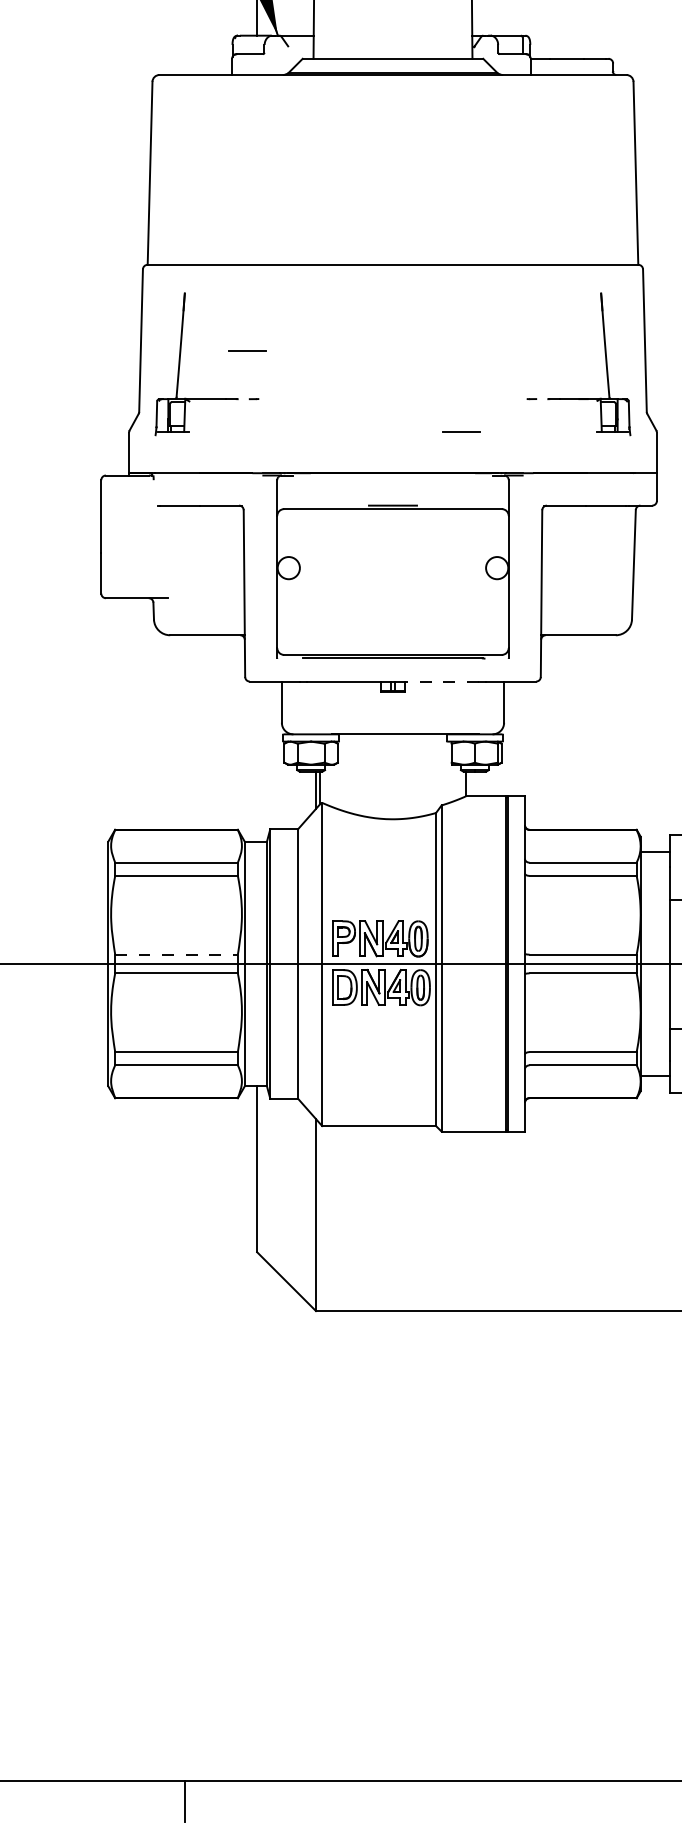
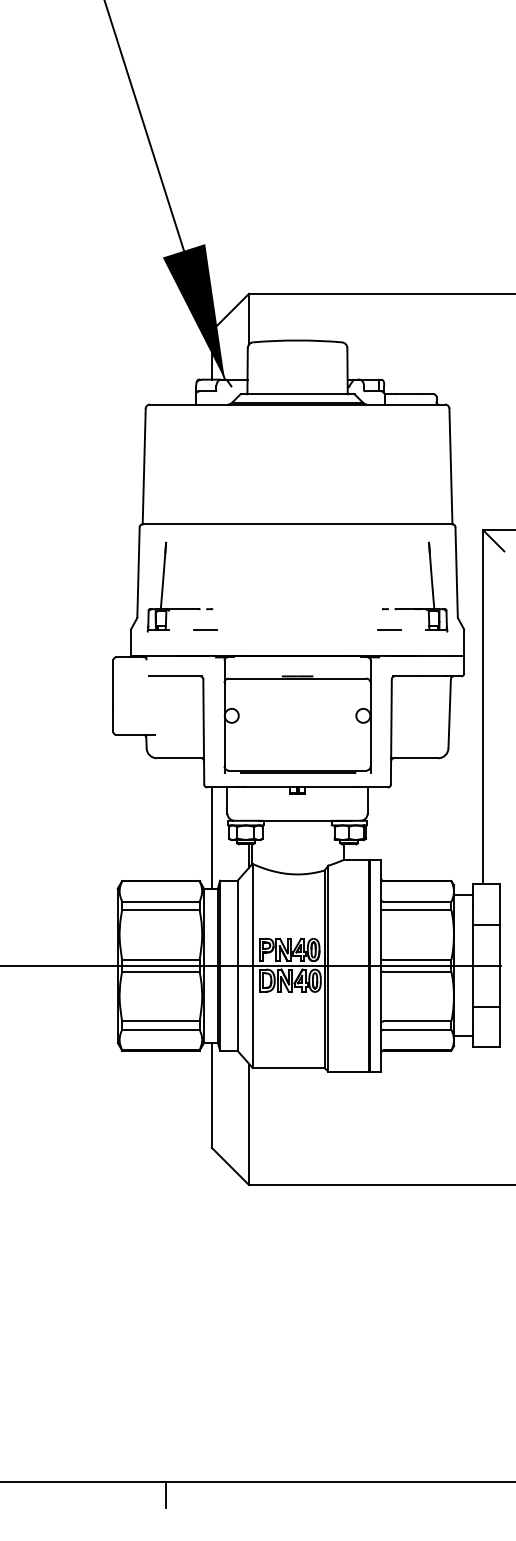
line: (247, 350) -> (205, 629), moved
line: (460, 431) -> (389, 629), moved
line: (440, 681) -> (327, 787), dashed -> solid
line: (256, 760) -> (211, 837), added
line: (175, 954) -> (160, 959), dashed -> solid

